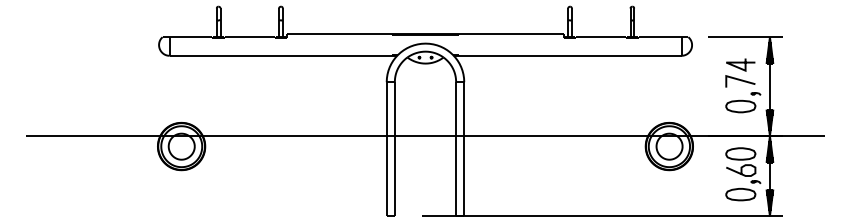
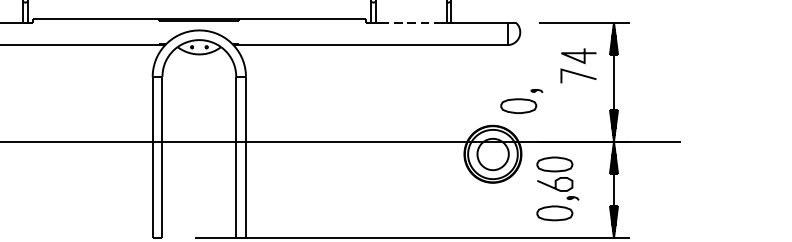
line: (601, 37) -> (411, 23), solid -> dashed
part: (743, 102) -> (521, 101), moved
part: (743, 174) -> (558, 189), moved

